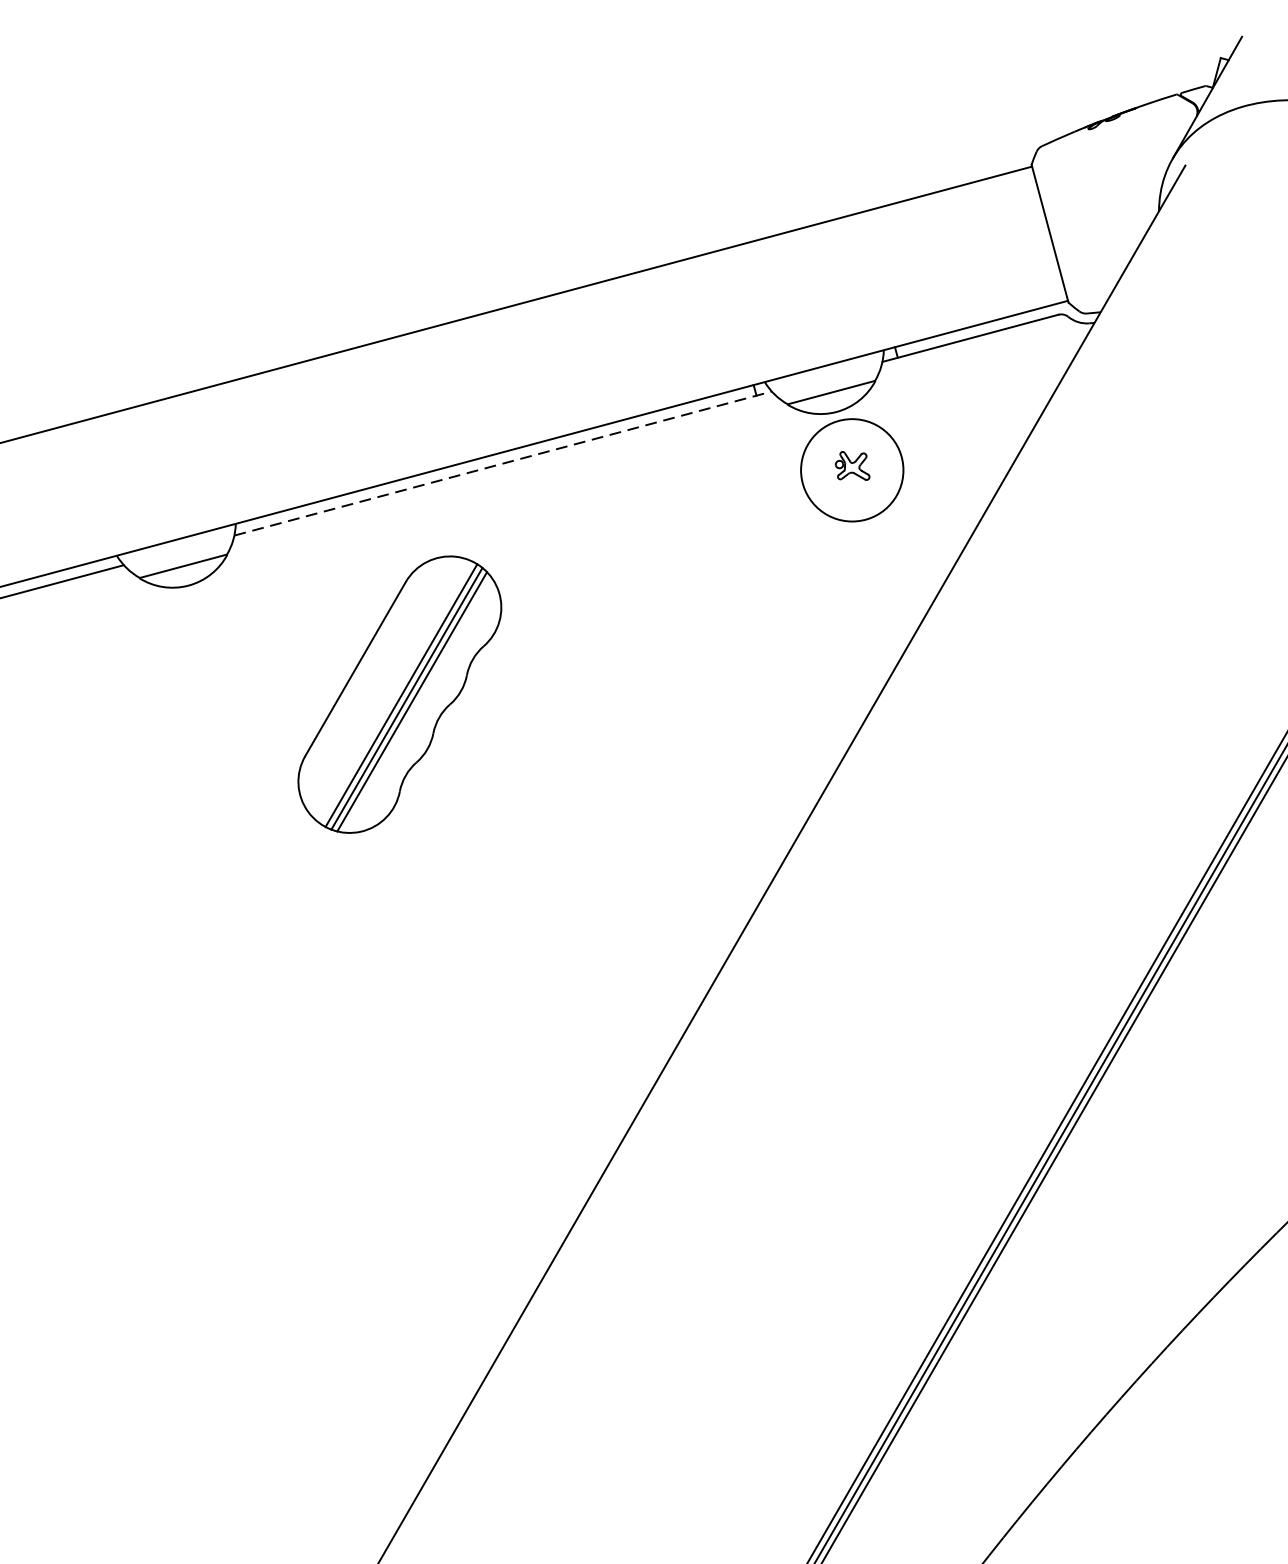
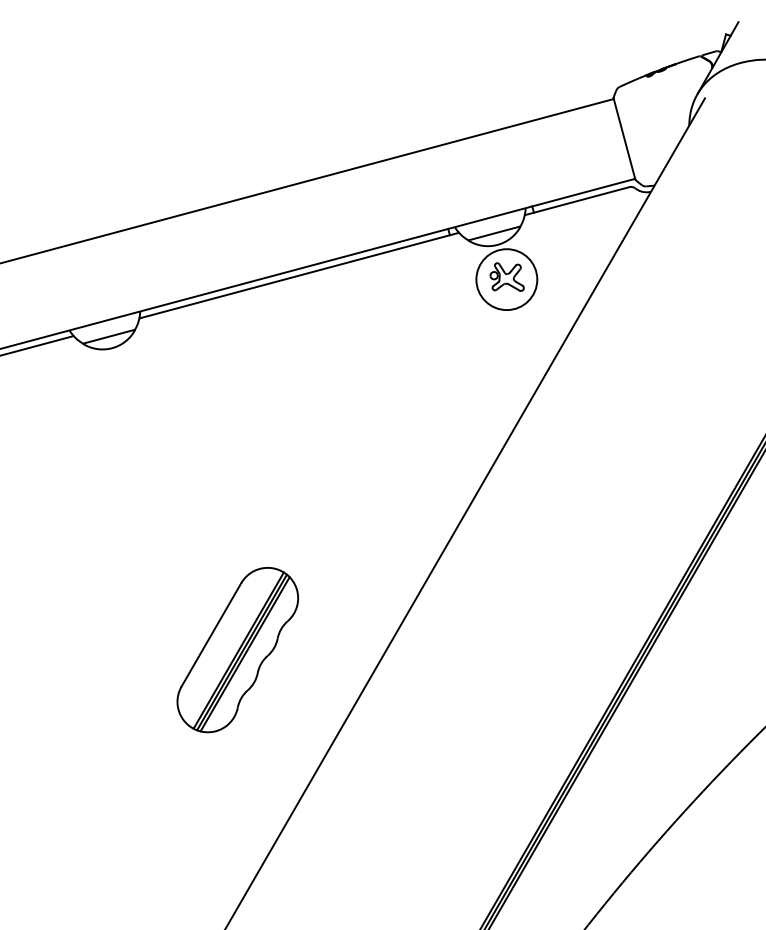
line: (503, 463) -> (299, 275), dashed -> solid
part: (851, 465) -> (506, 276), size x1.67
part: (399, 695) -> (237, 650), moved

